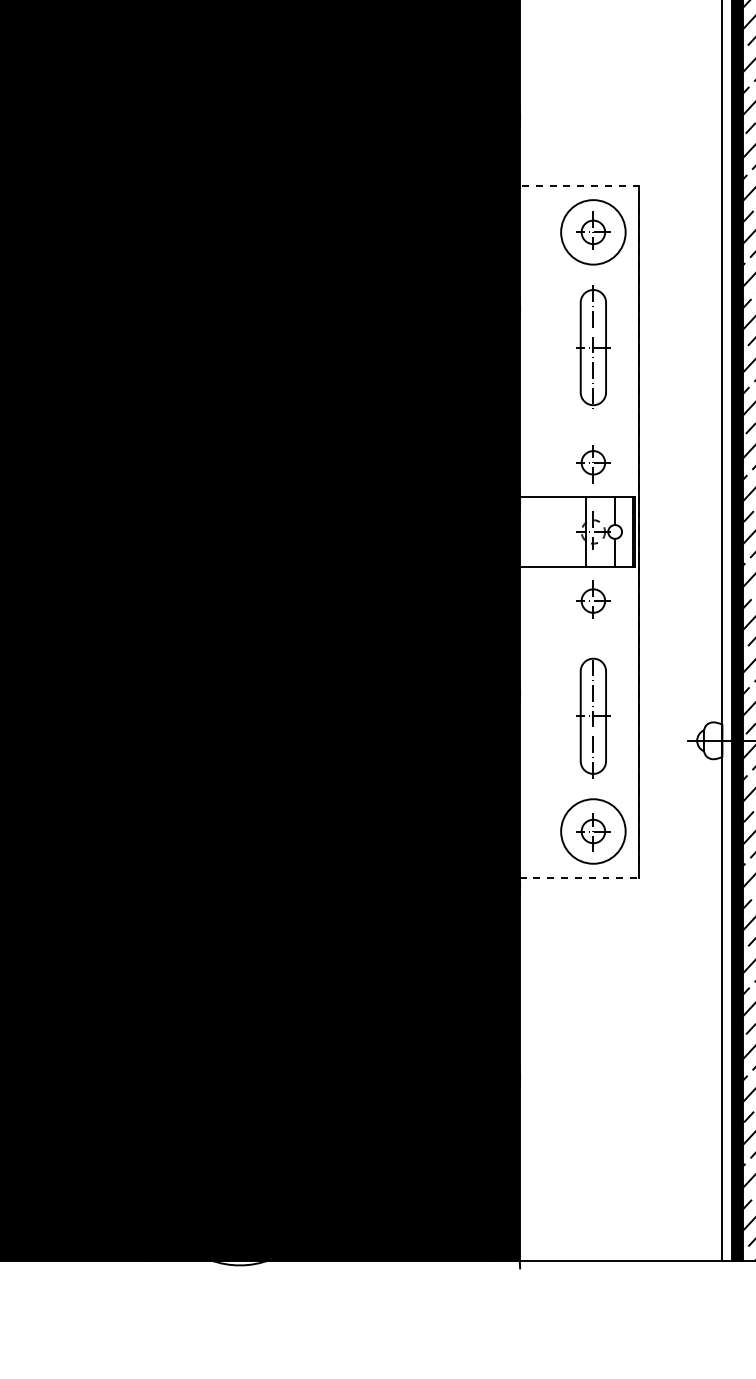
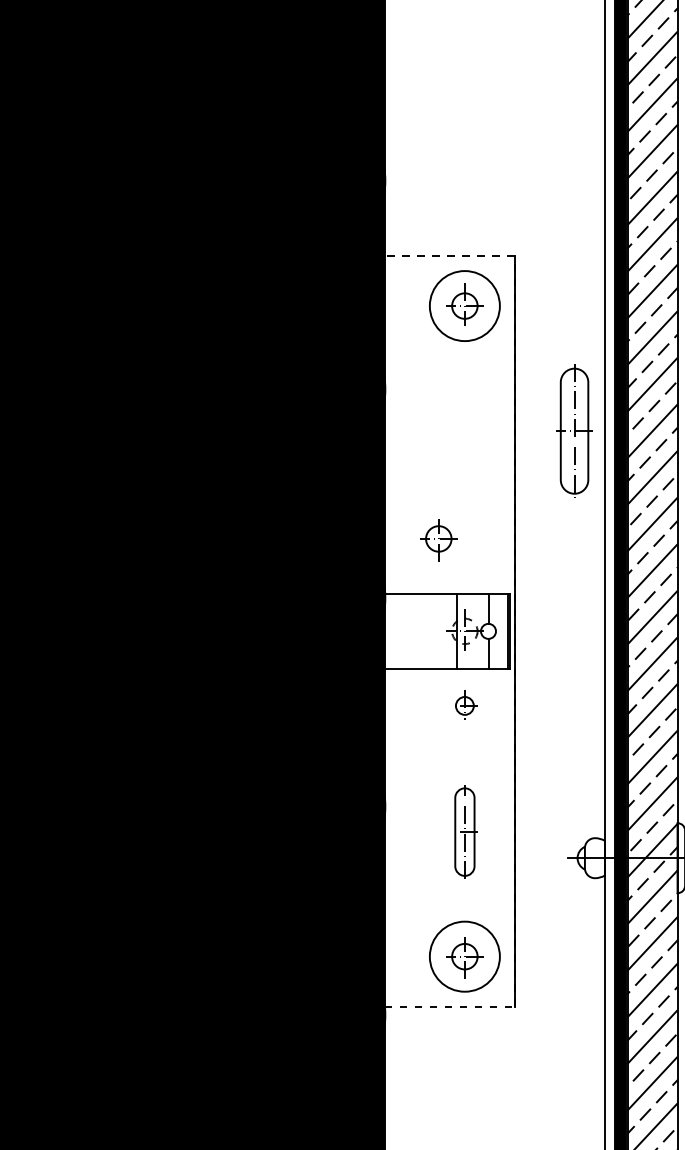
part: (593, 346) -> (574, 430), moved
part: (593, 464) -> (438, 540), moved
part: (593, 599) -> (464, 704), size x0.7
part: (593, 717) -> (464, 832), size x0.7

